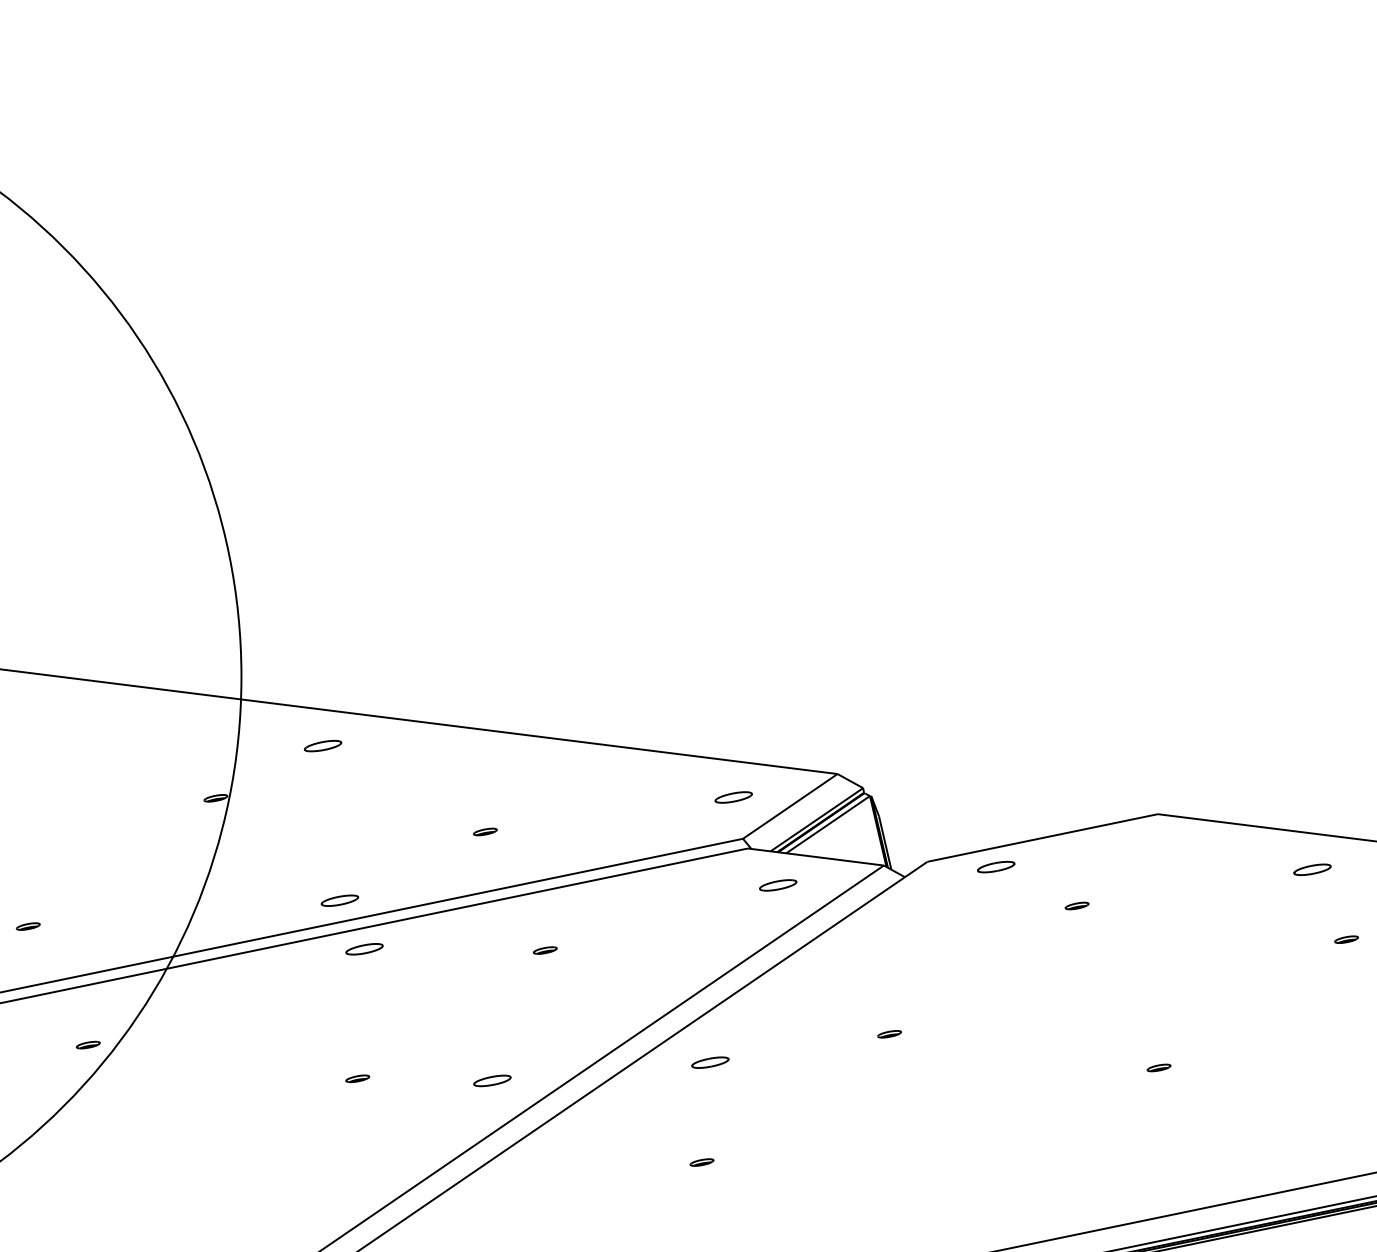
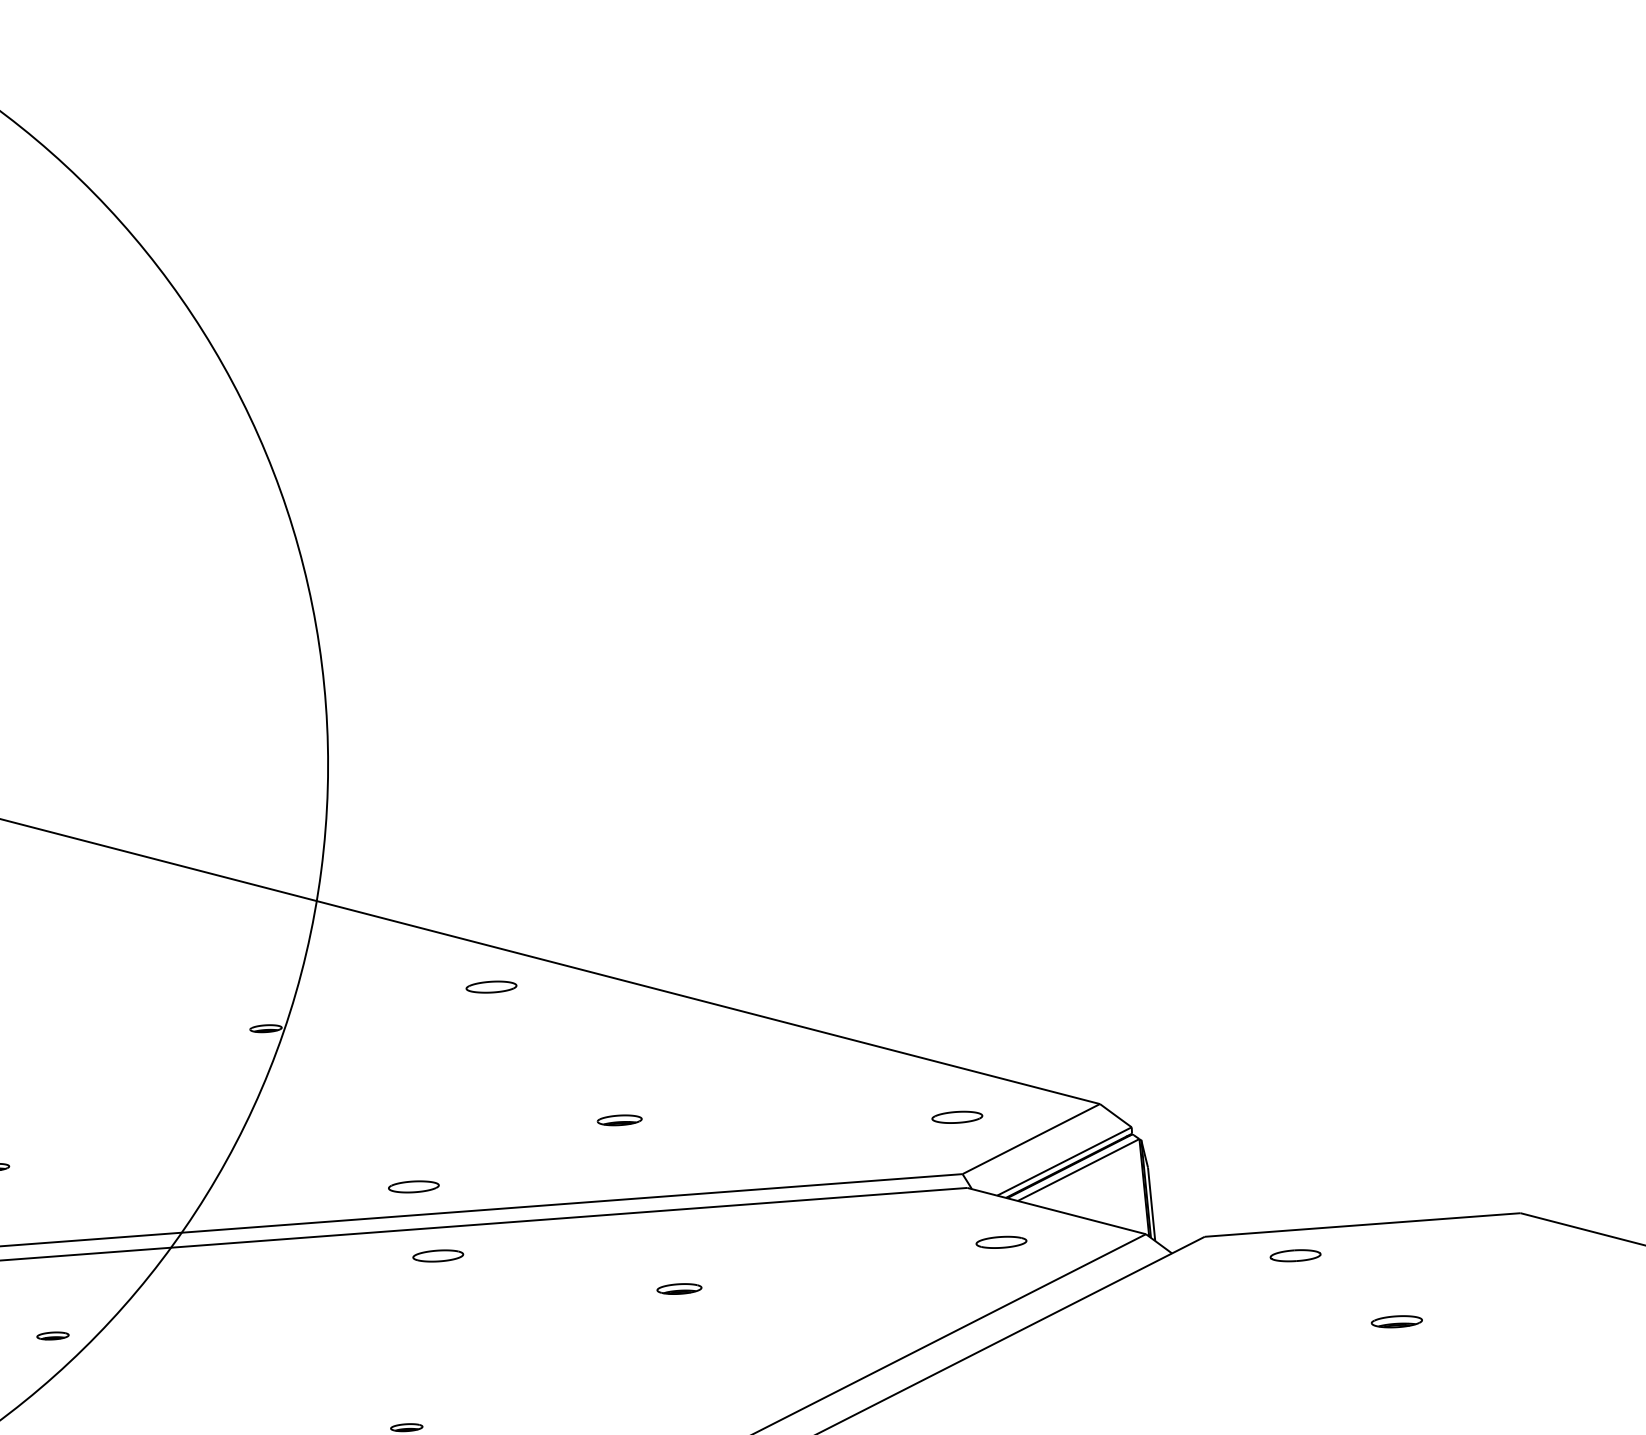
part: (322, 745) -> (490, 986), moved
part: (485, 831) -> (620, 1119), size x1.4
part: (1076, 905) -> (1396, 1320), size x1.6
part: (544, 950) -> (678, 1288), size x1.4

